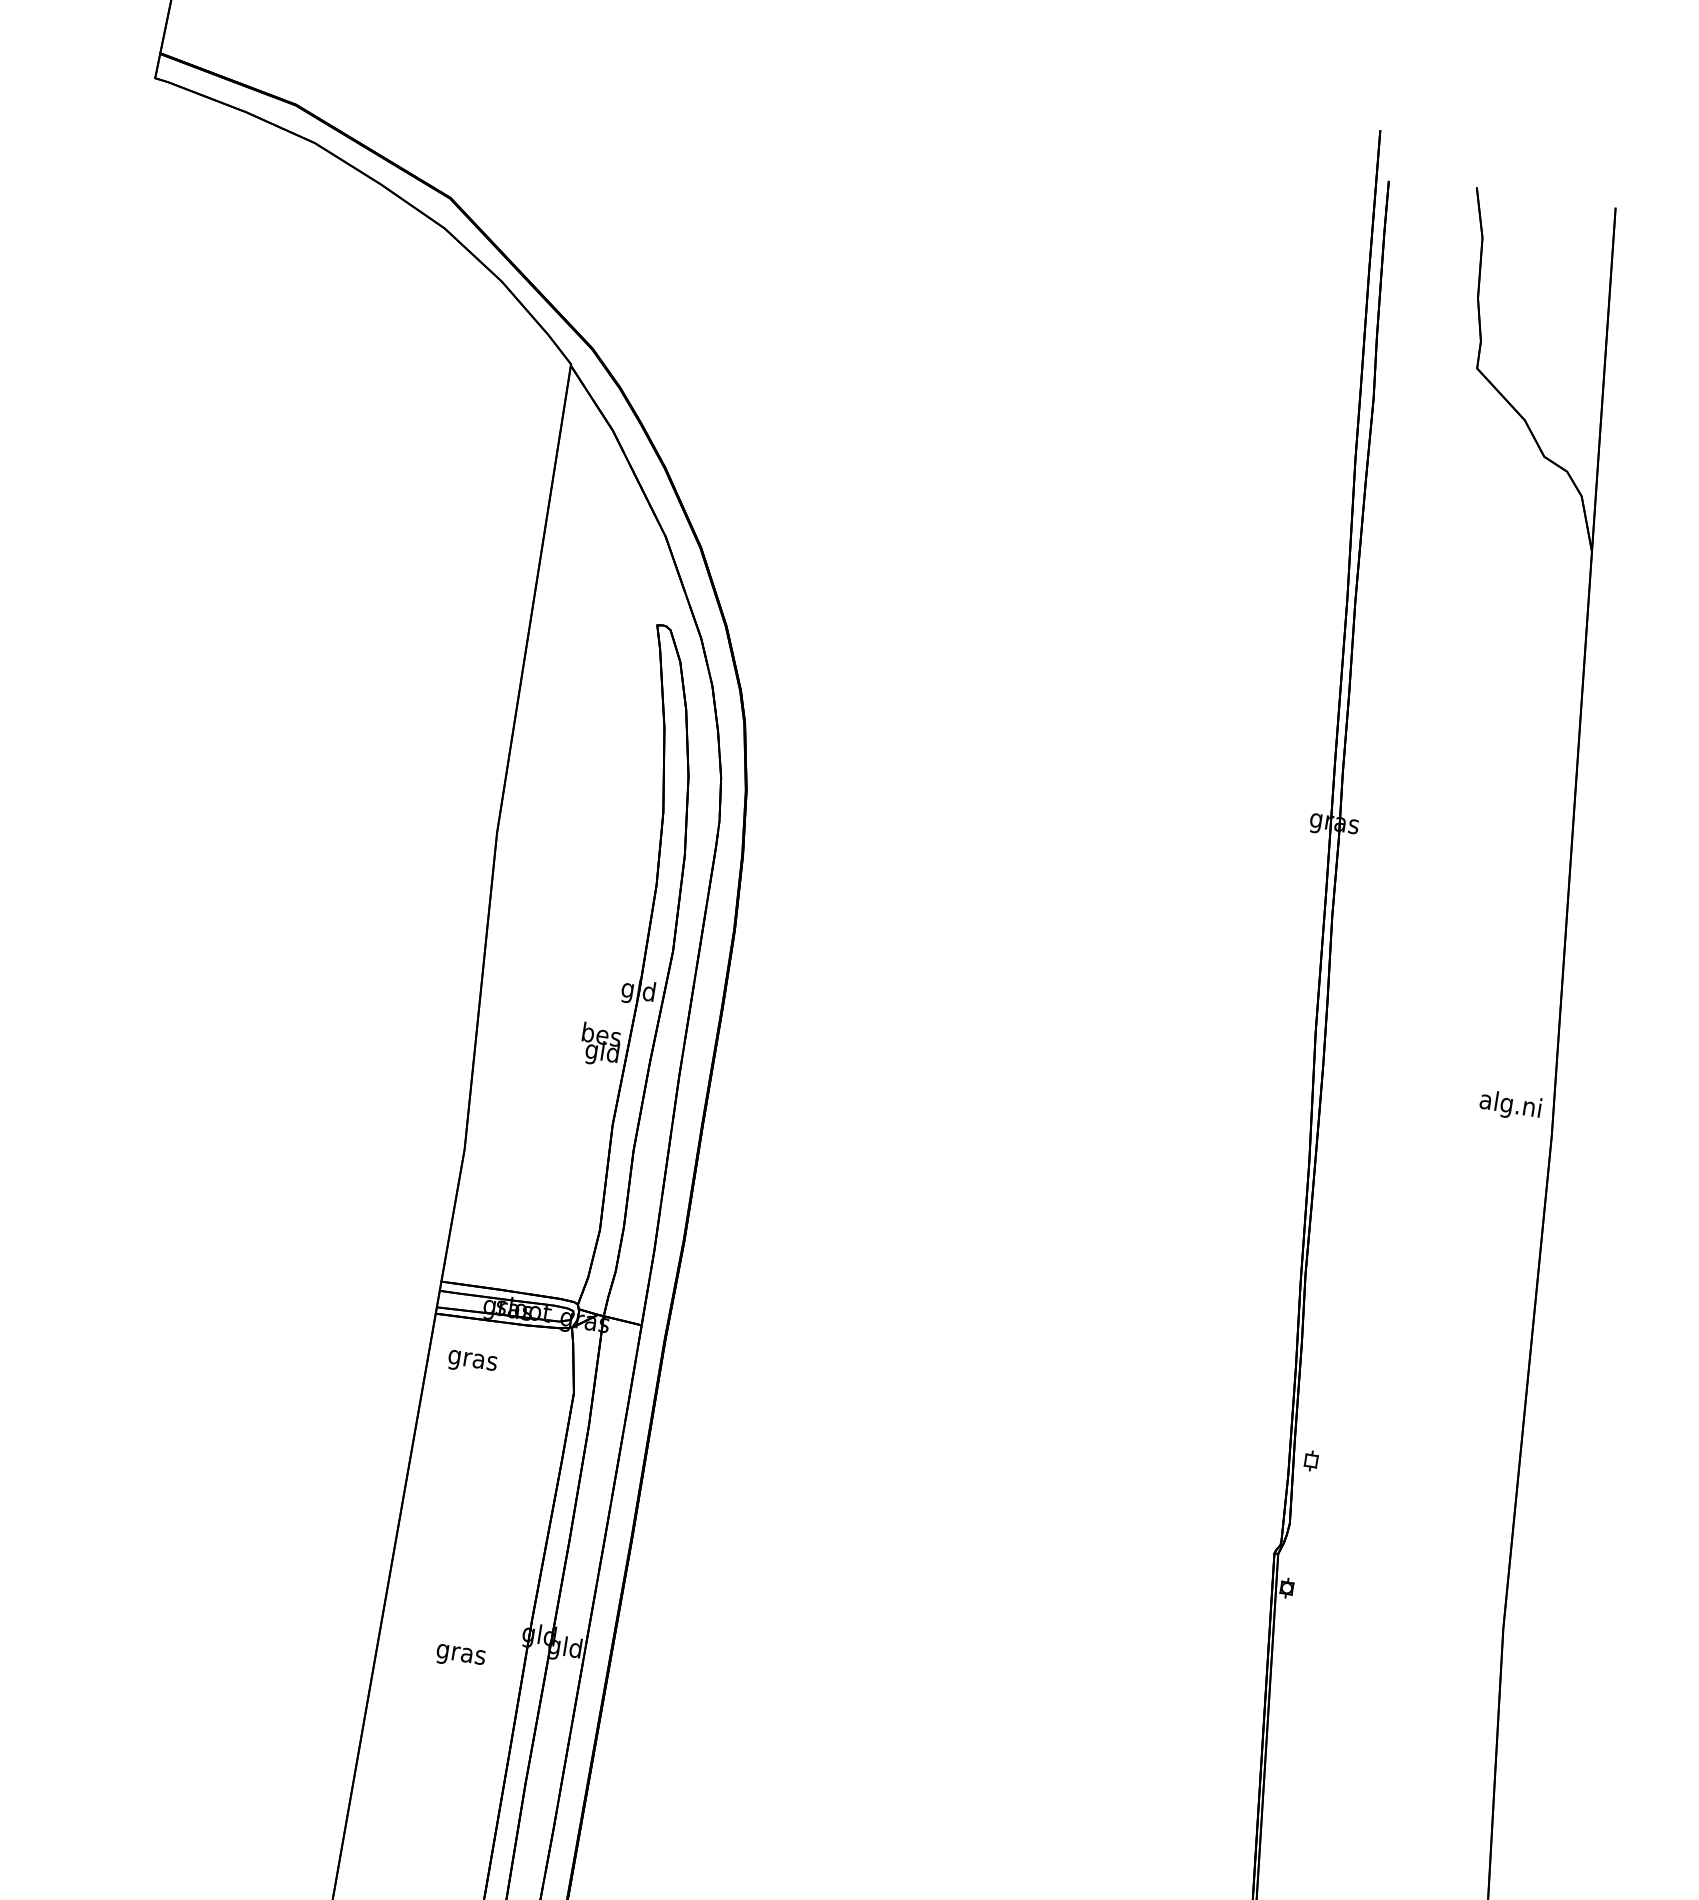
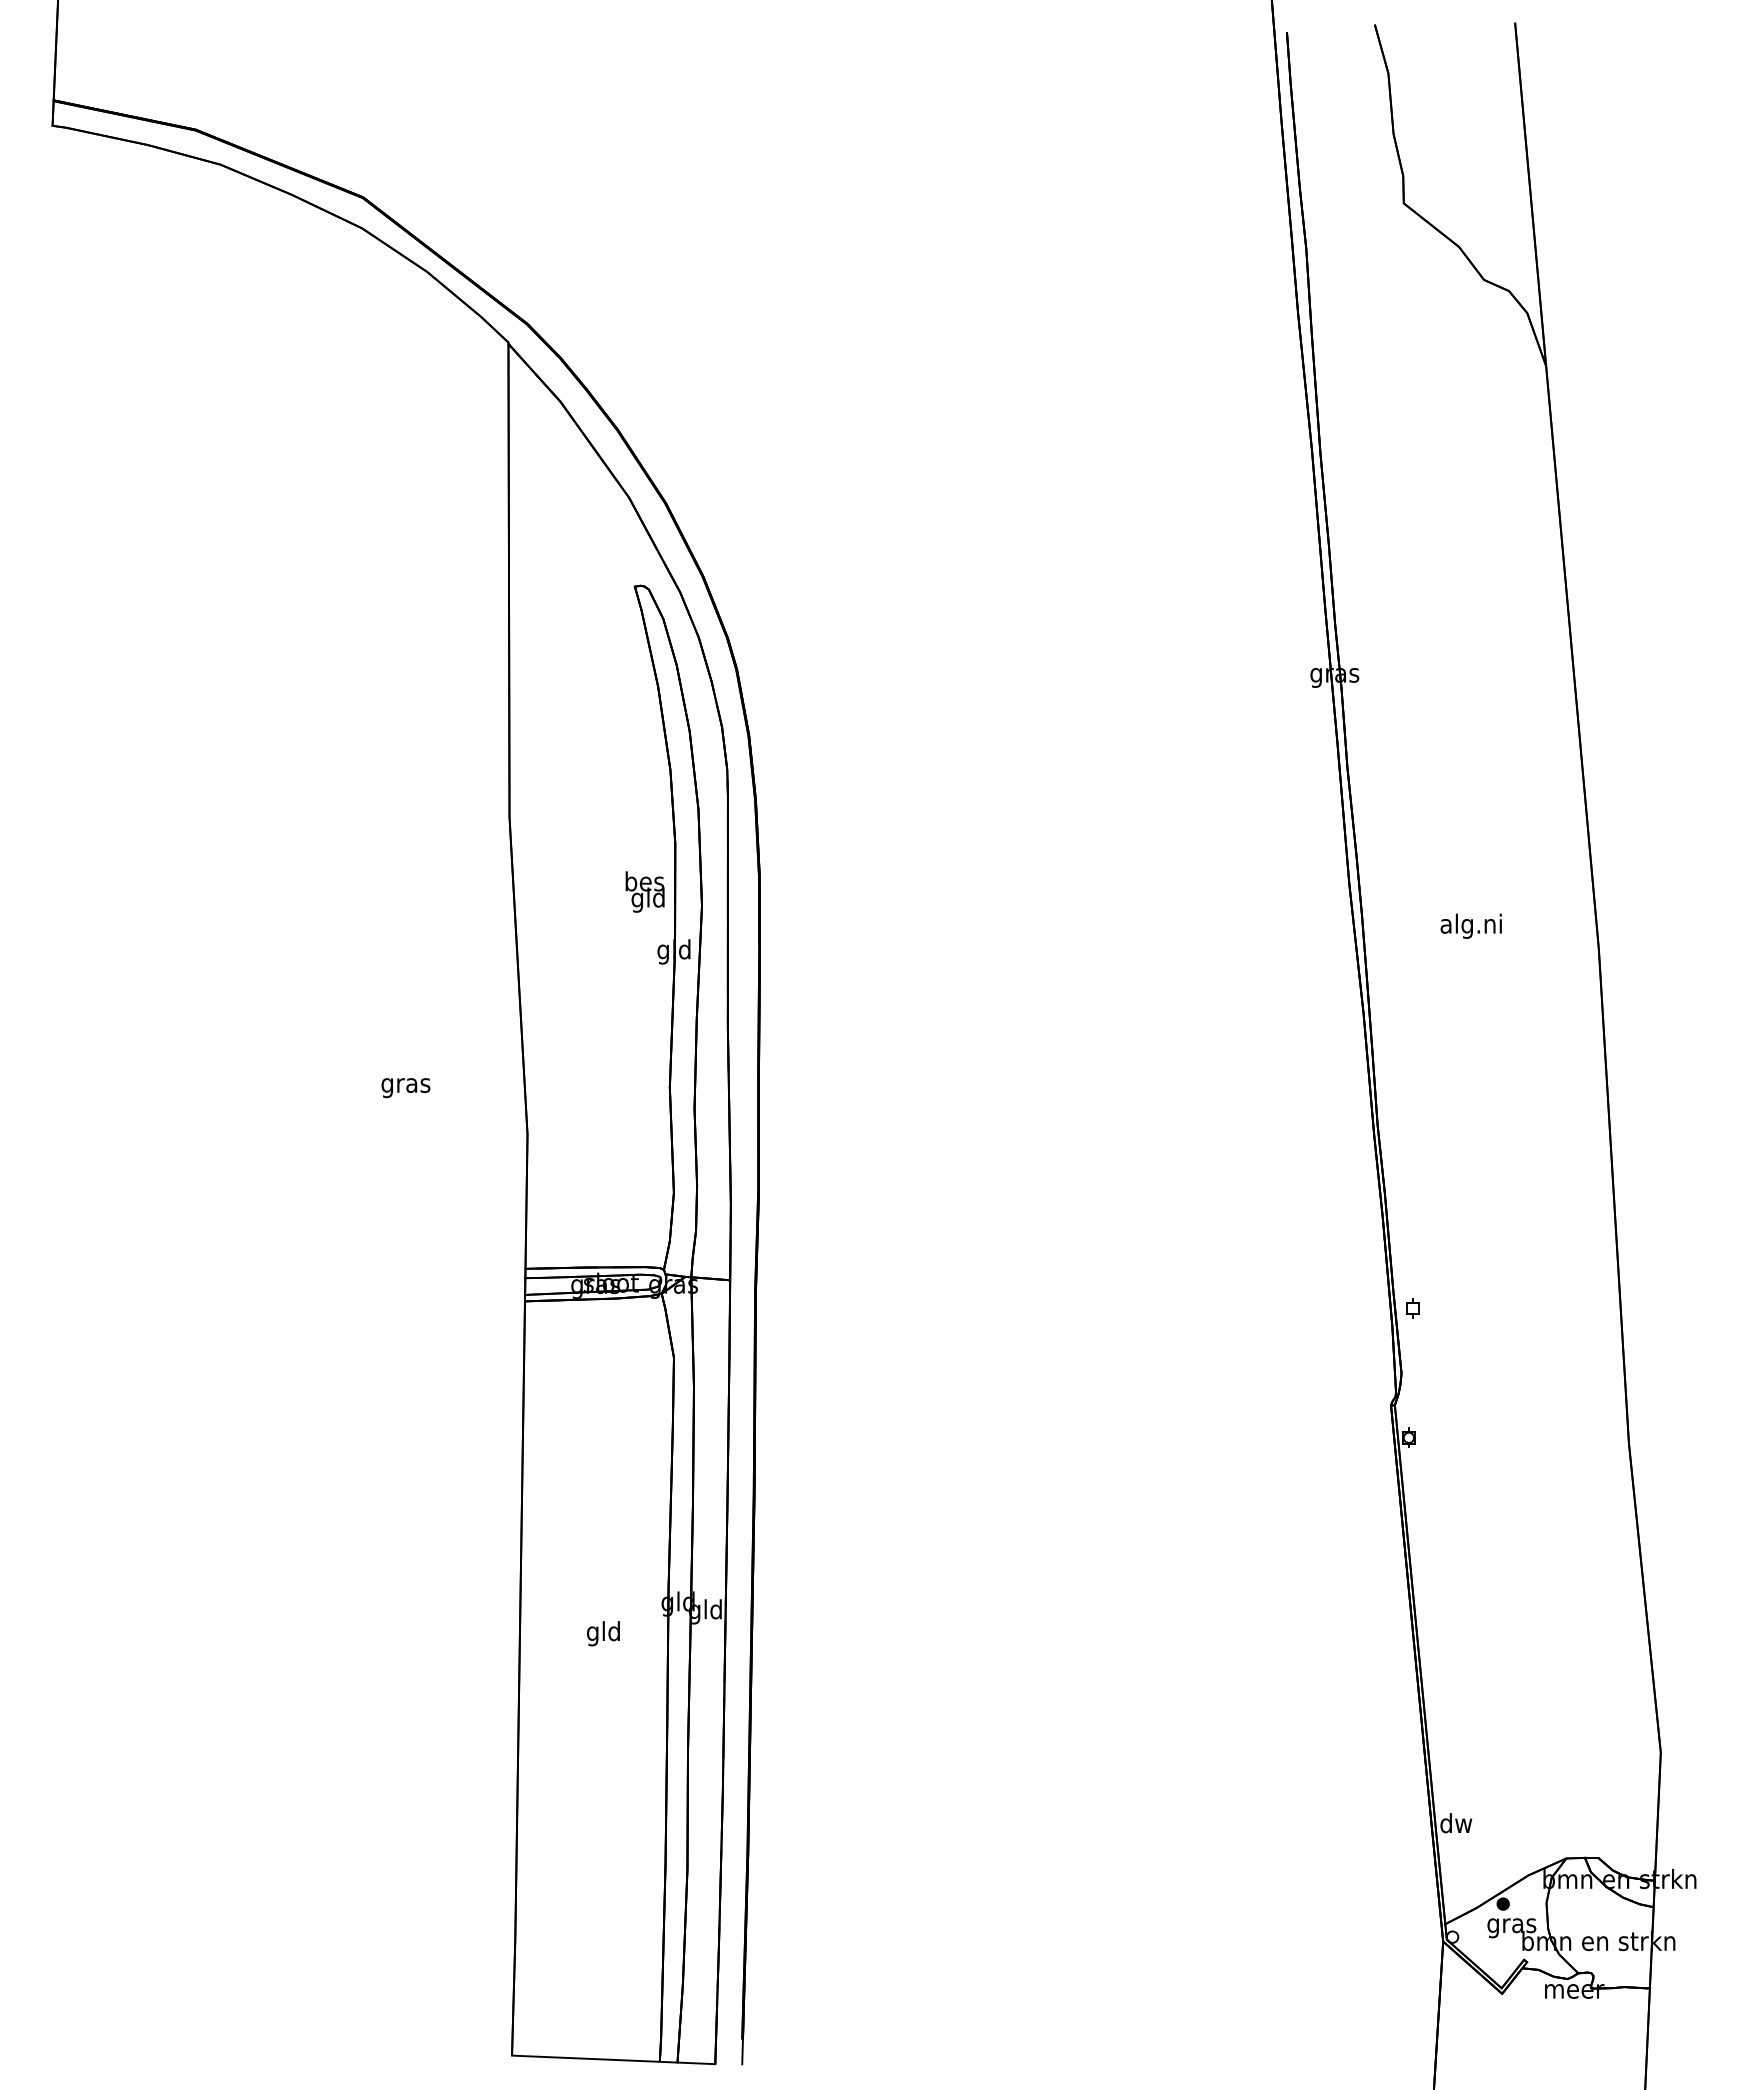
text: (599, 1044) -> (644, 891), moved
text: (1509, 1105) -> (1470, 925), moved
text: (471, 1363) -> (405, 1088), moved
text: (460, 1654) -> (603, 1633), gras -> gld

